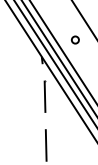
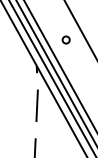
part: (75, 39) -> (66, 39), moved

